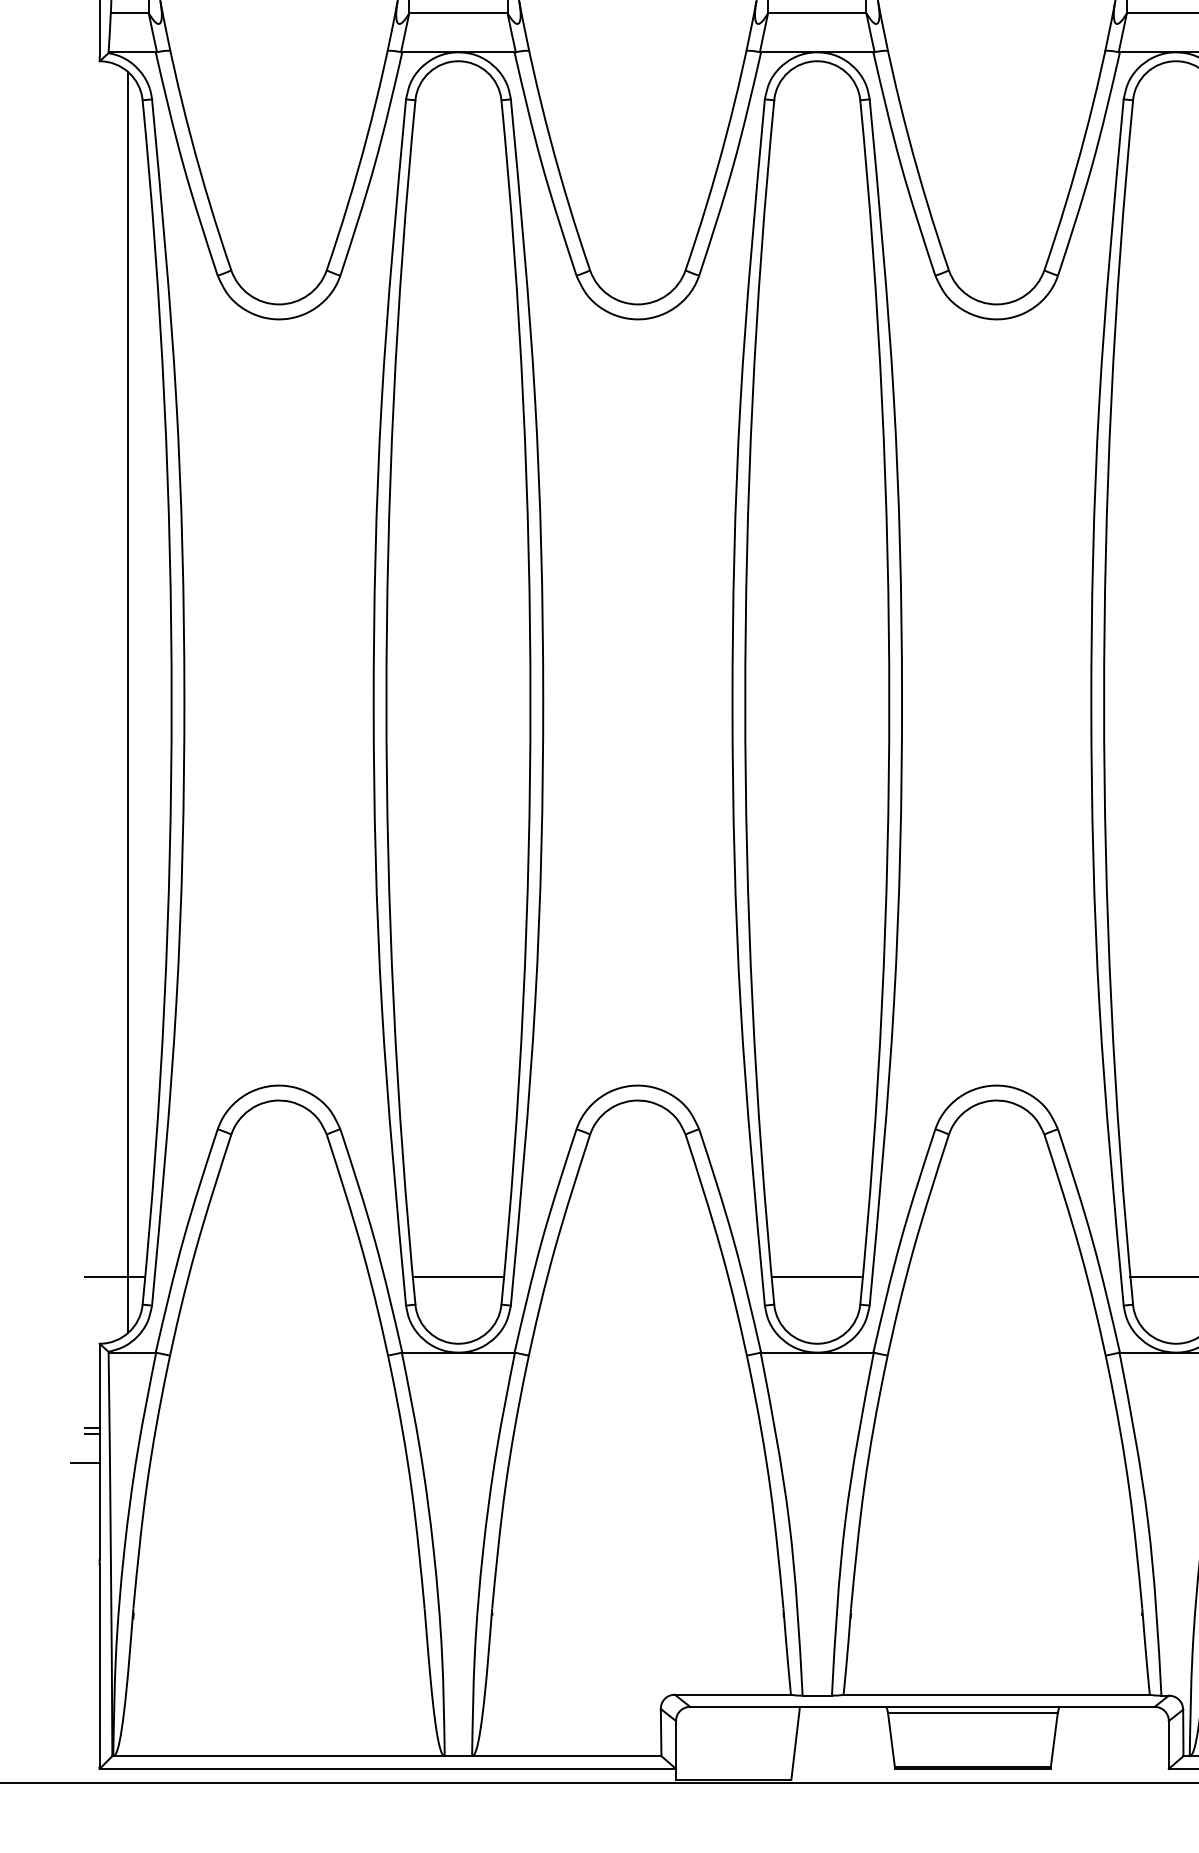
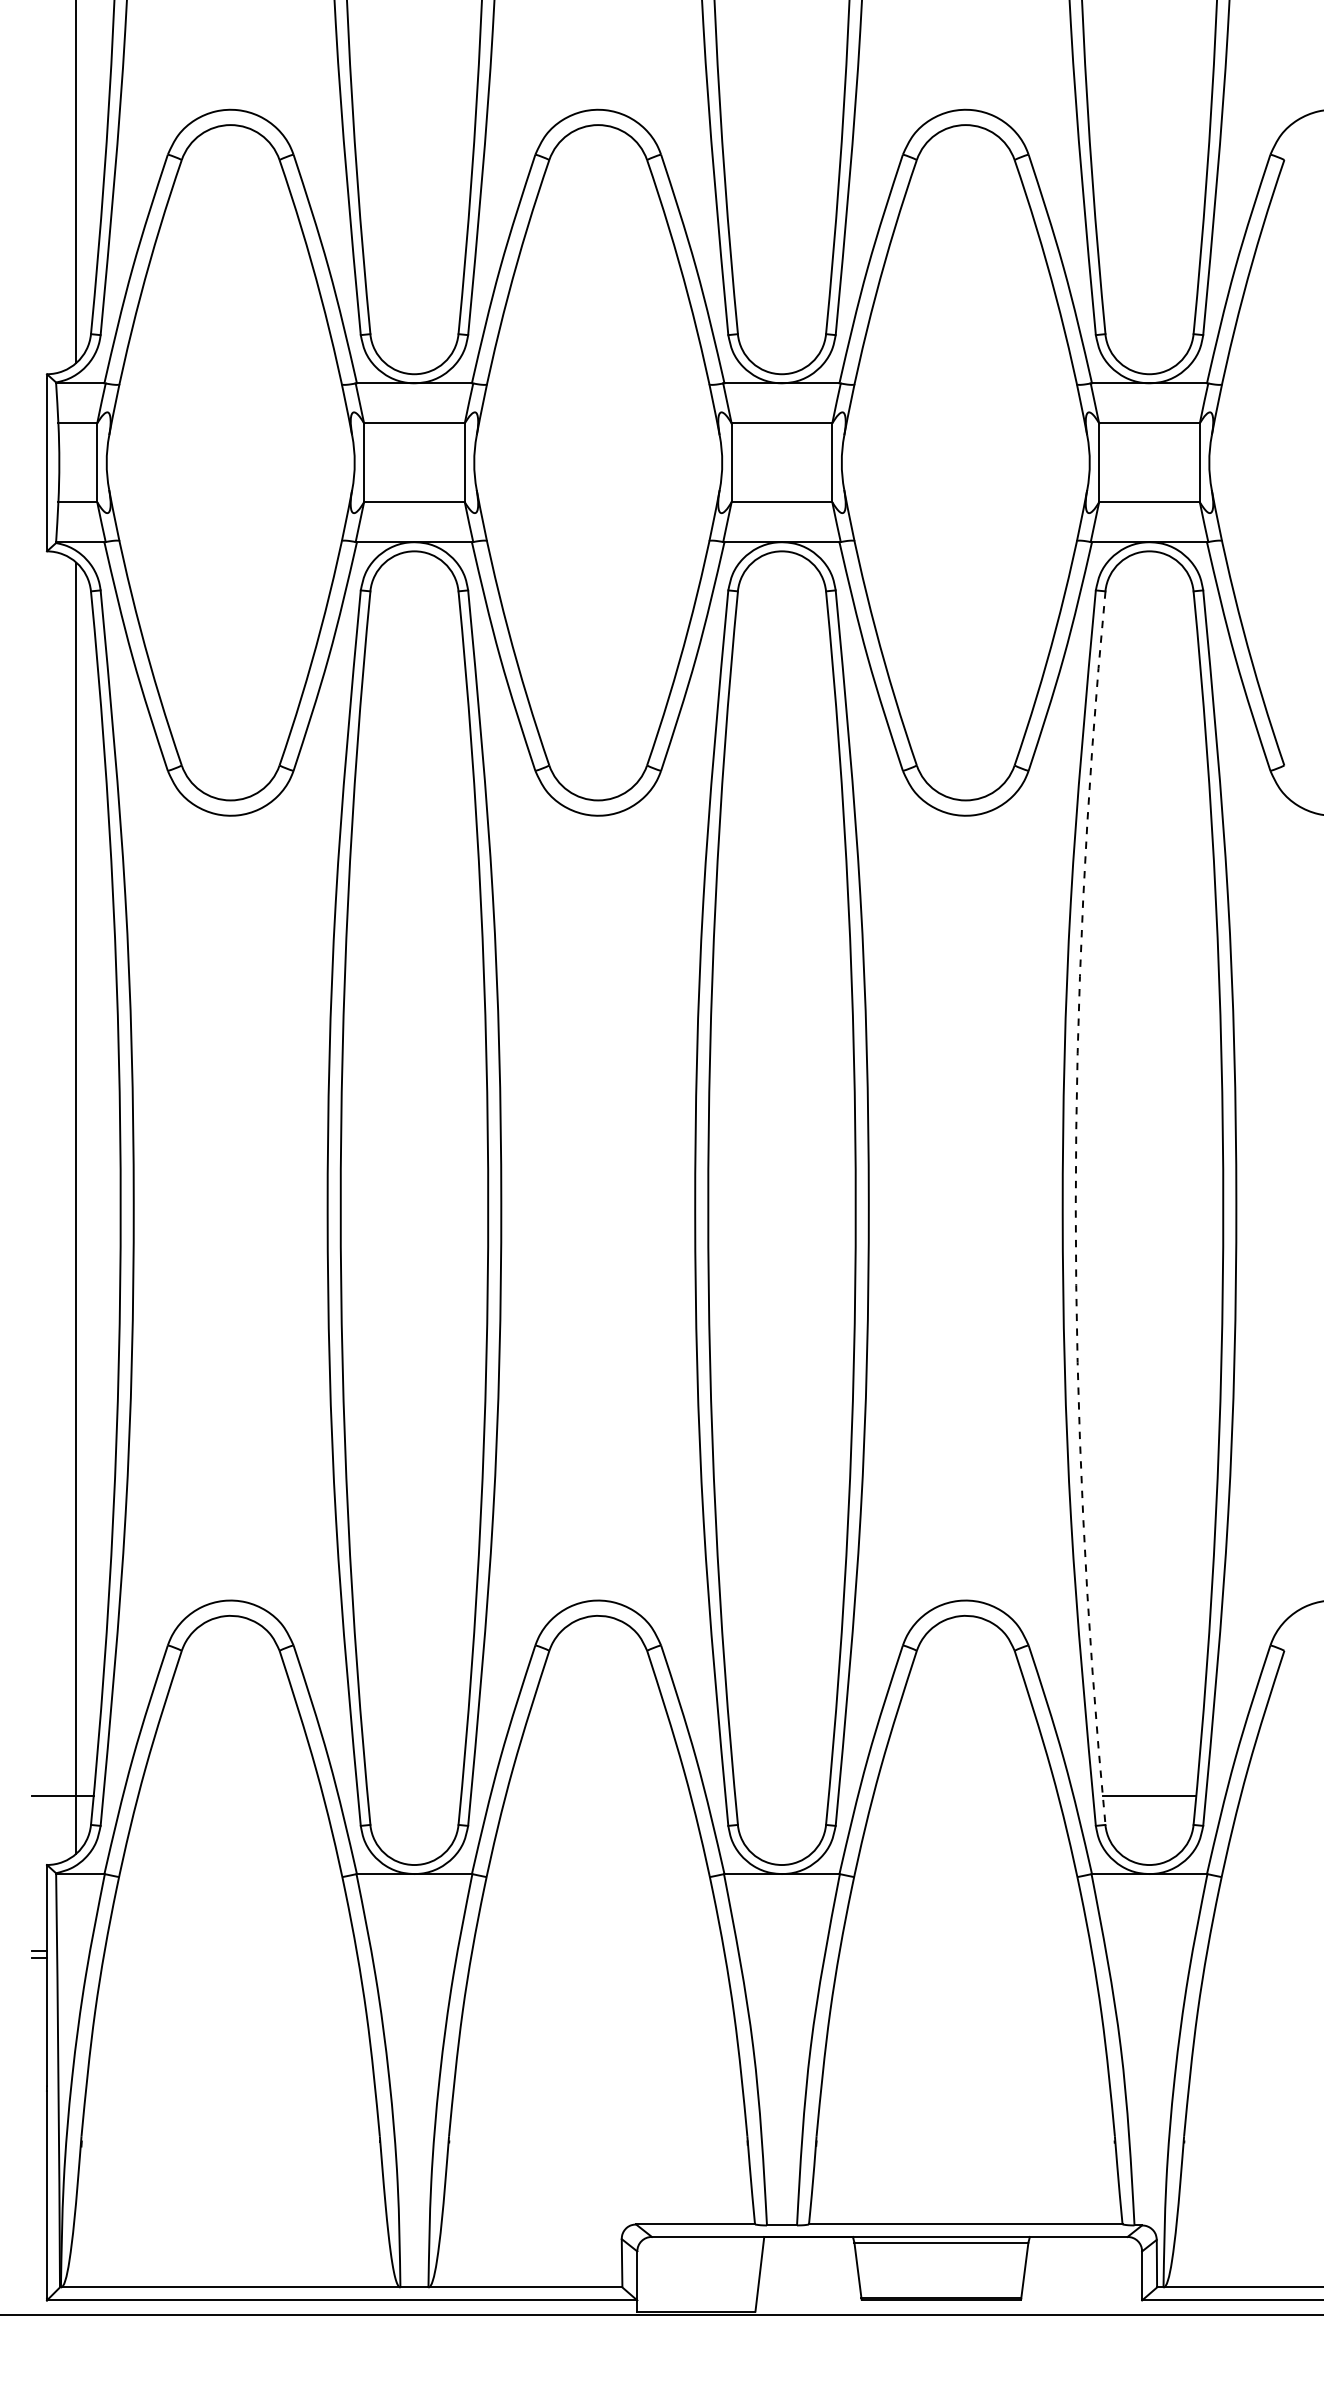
arc: (1103, 702) -> (1075, 1208), solid -> dashed
line: (458, 1276) -> (414, 1796), removed
line: (816, 1276) -> (781, 1796), removed
line: (84, 1463) -> (31, 1987), removed

